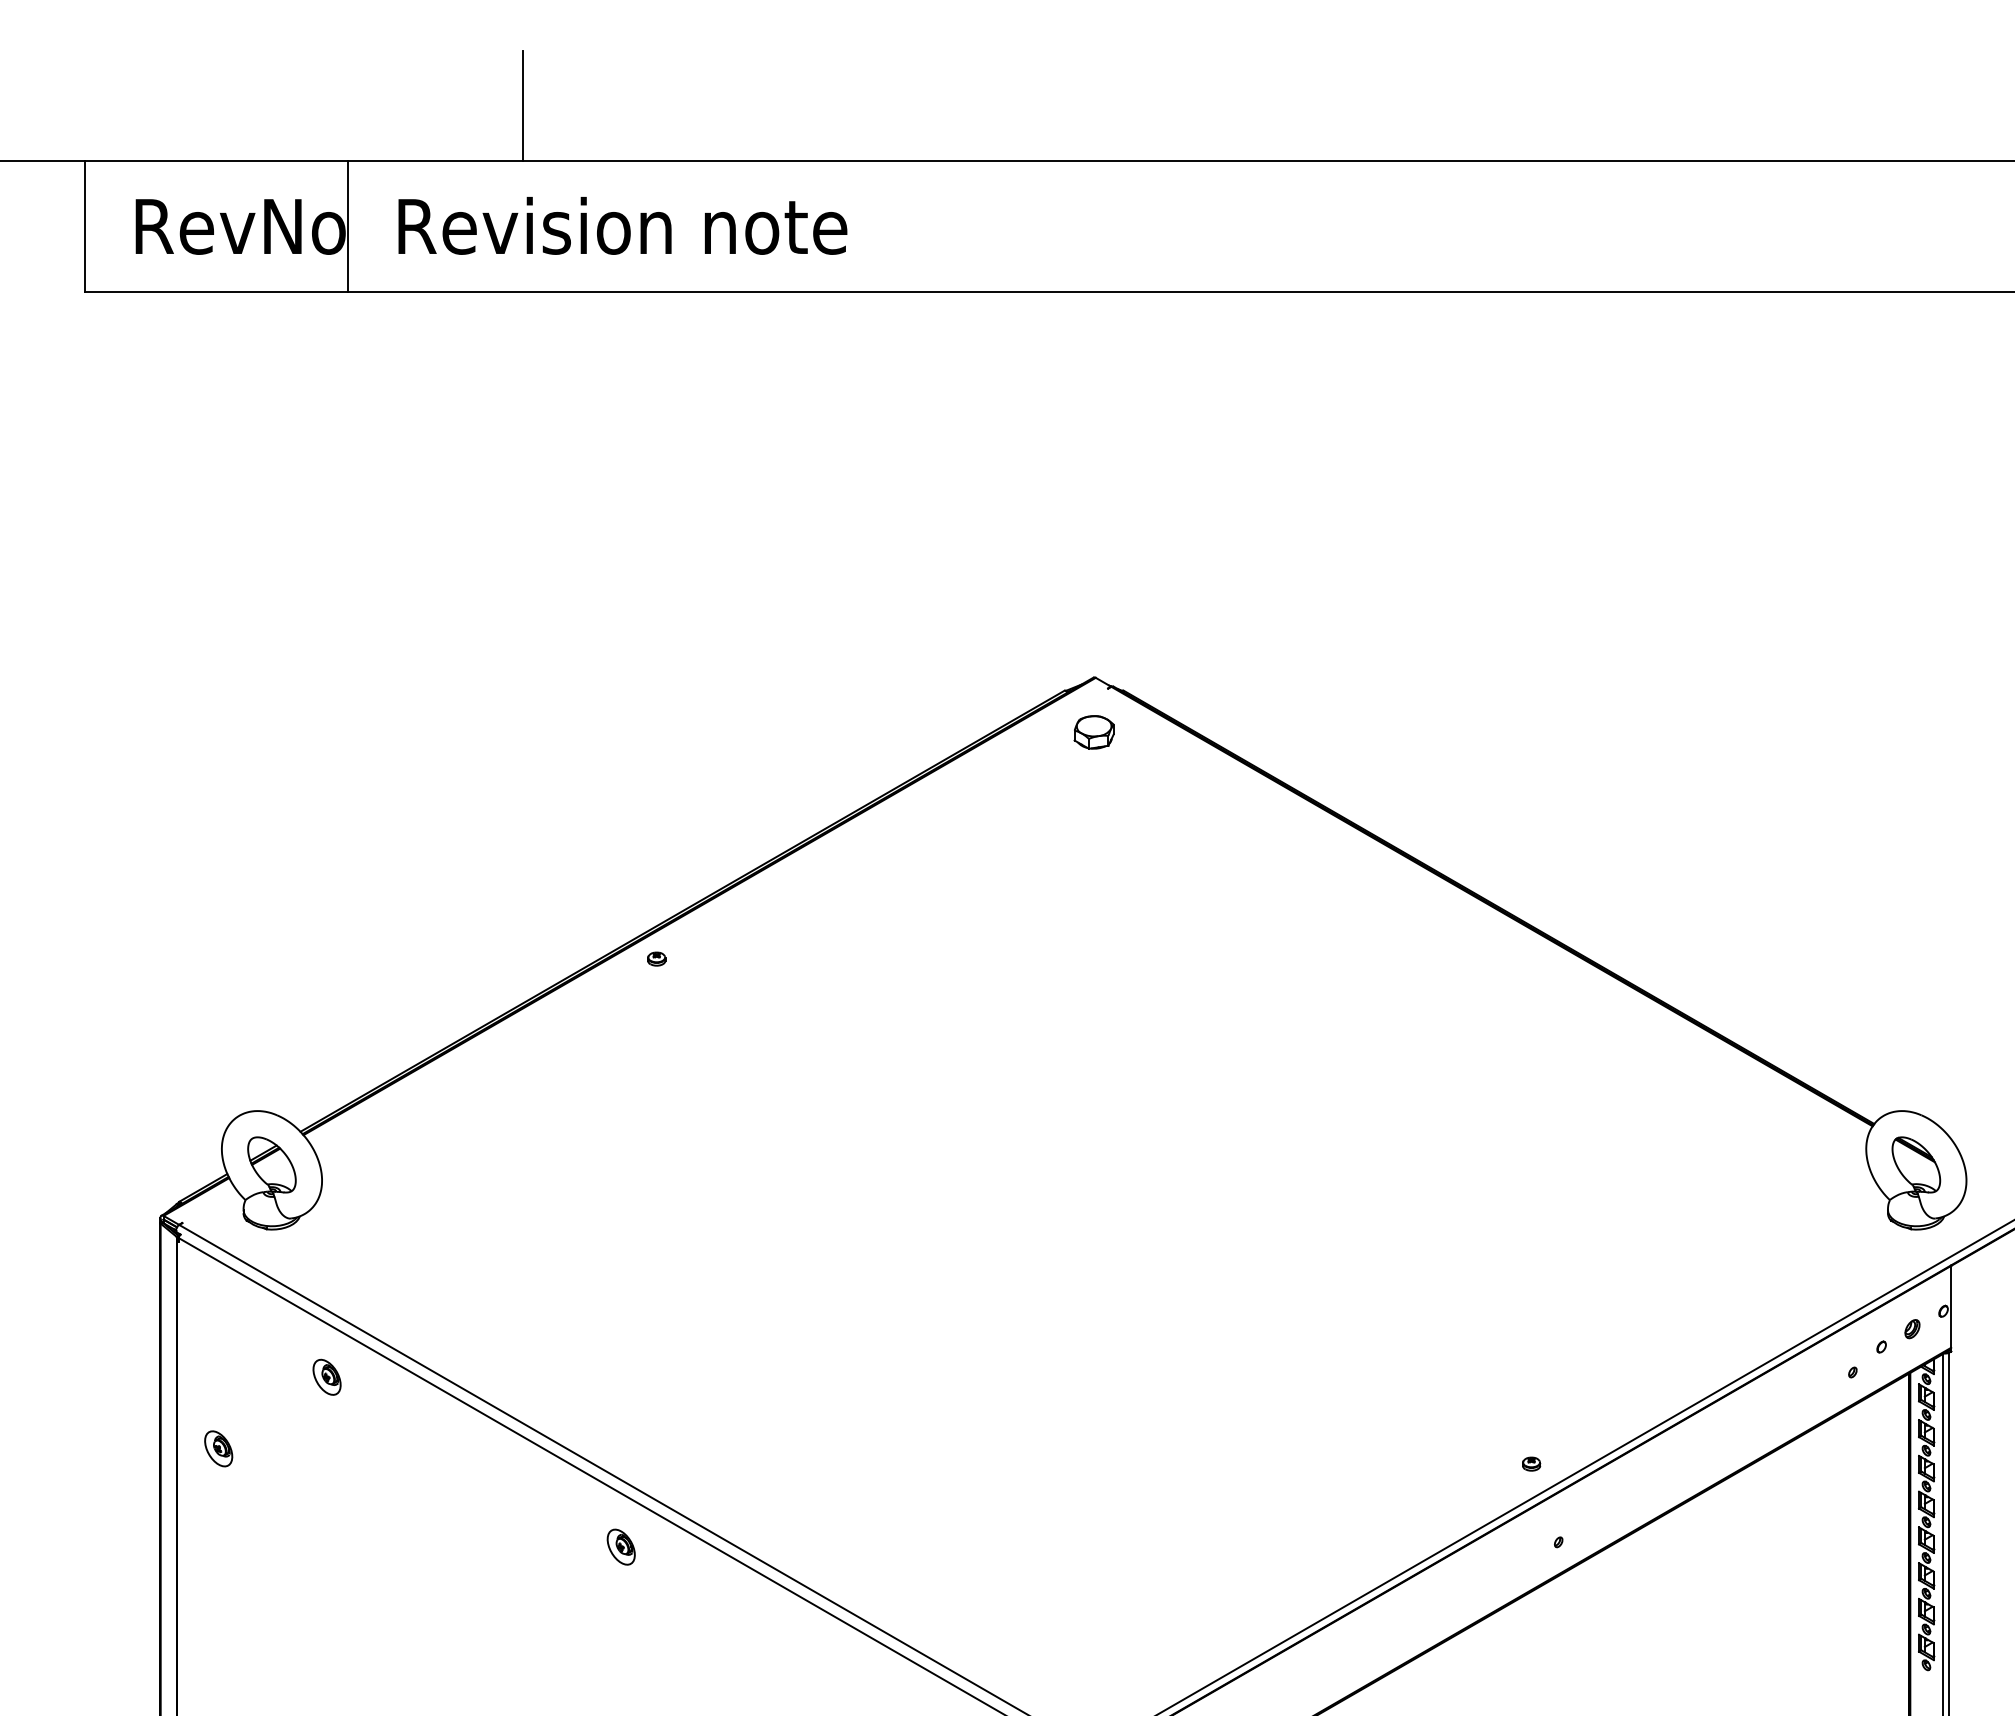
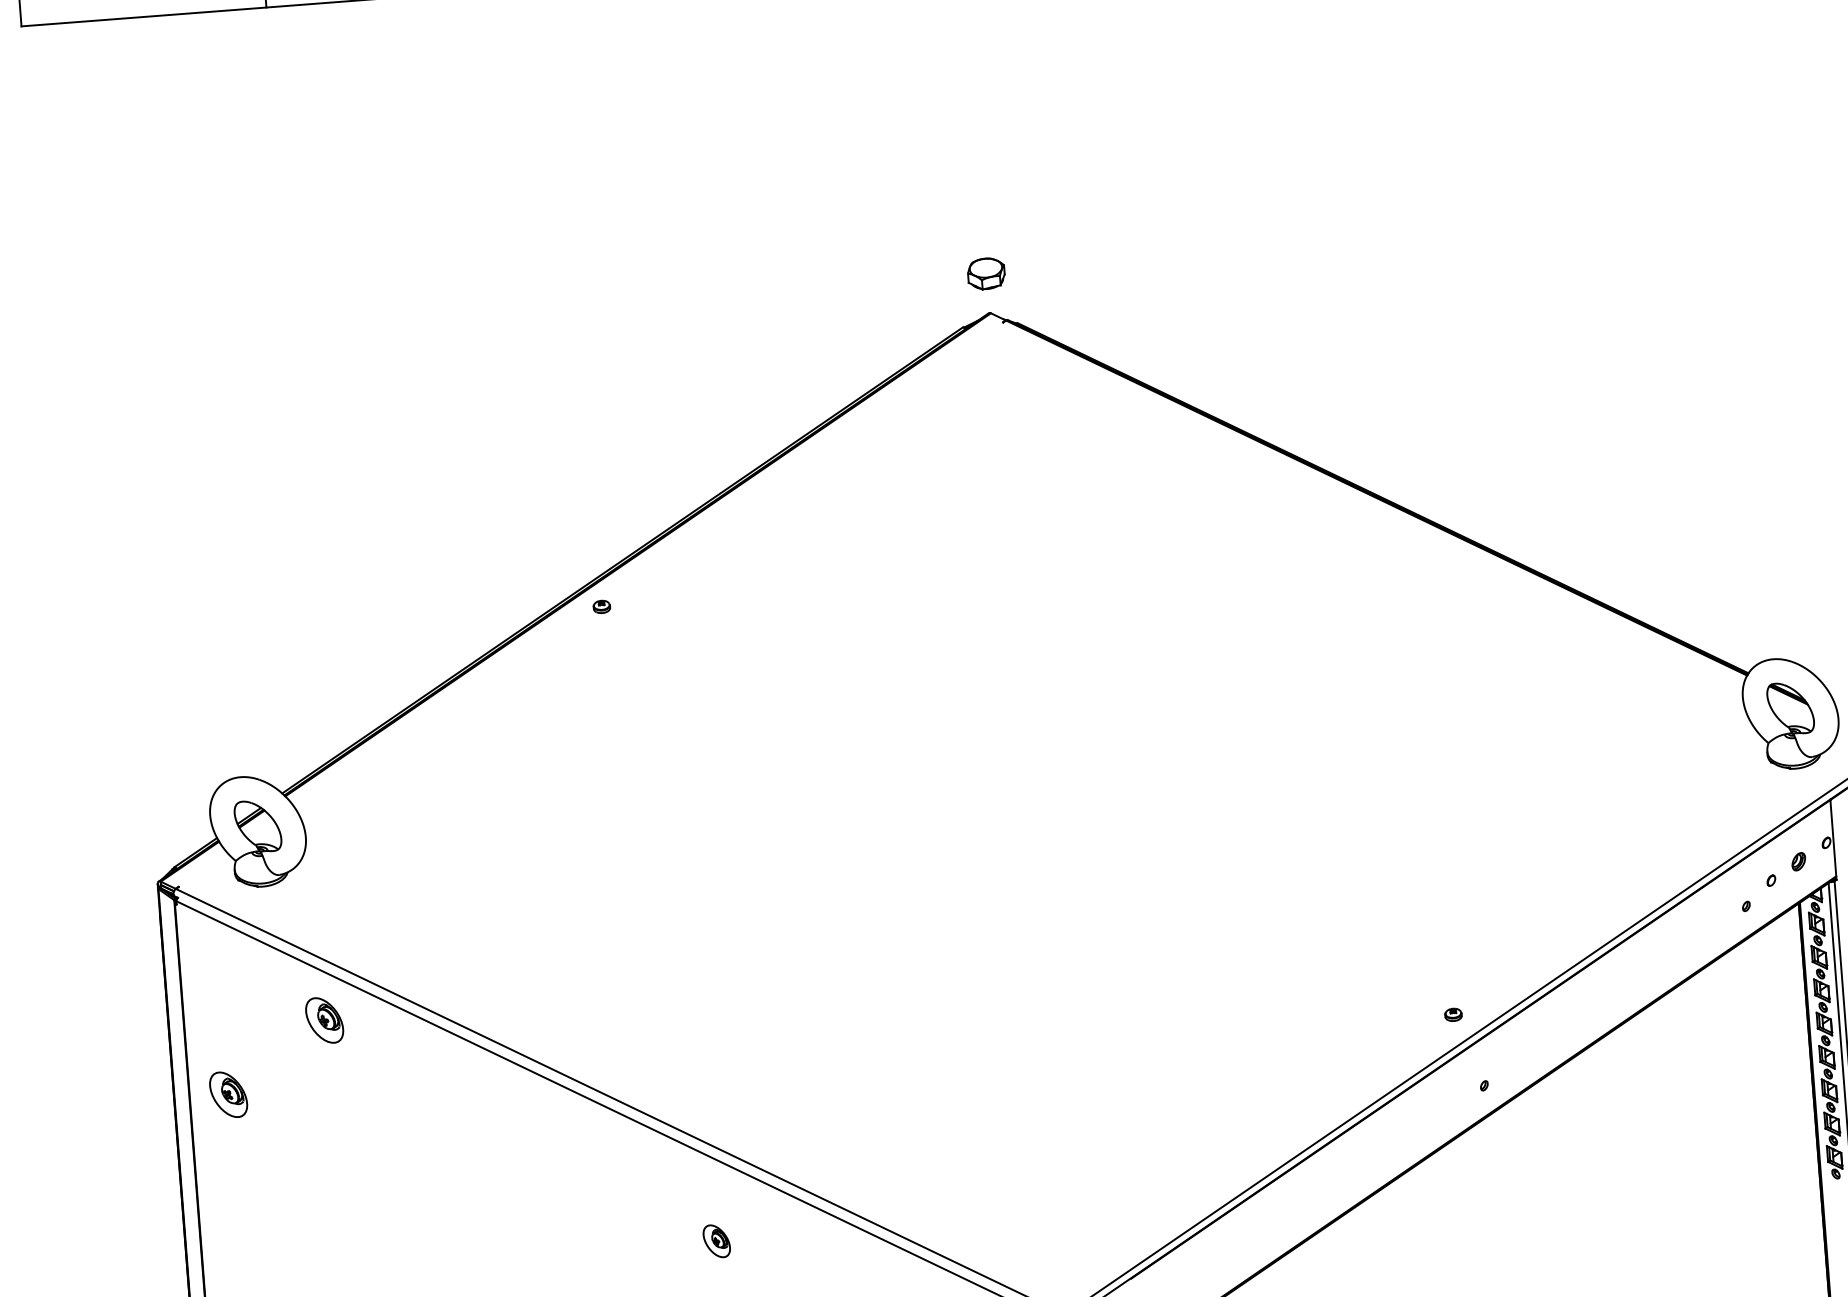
part: (1093, 732) -> (985, 273), moved
part: (326, 1376) -> (324, 1019), size x1.4
part: (218, 1448) -> (228, 1094), size x1.4
part: (620, 1546) -> (716, 1240), moved

